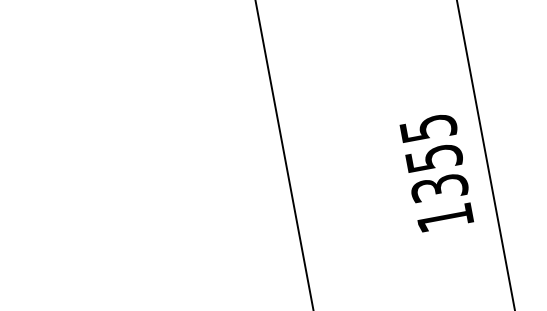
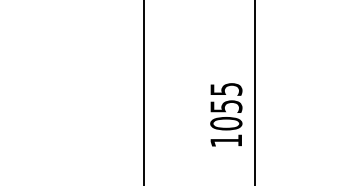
text: (439, 187) -> (226, 123), 1355 -> 1055

